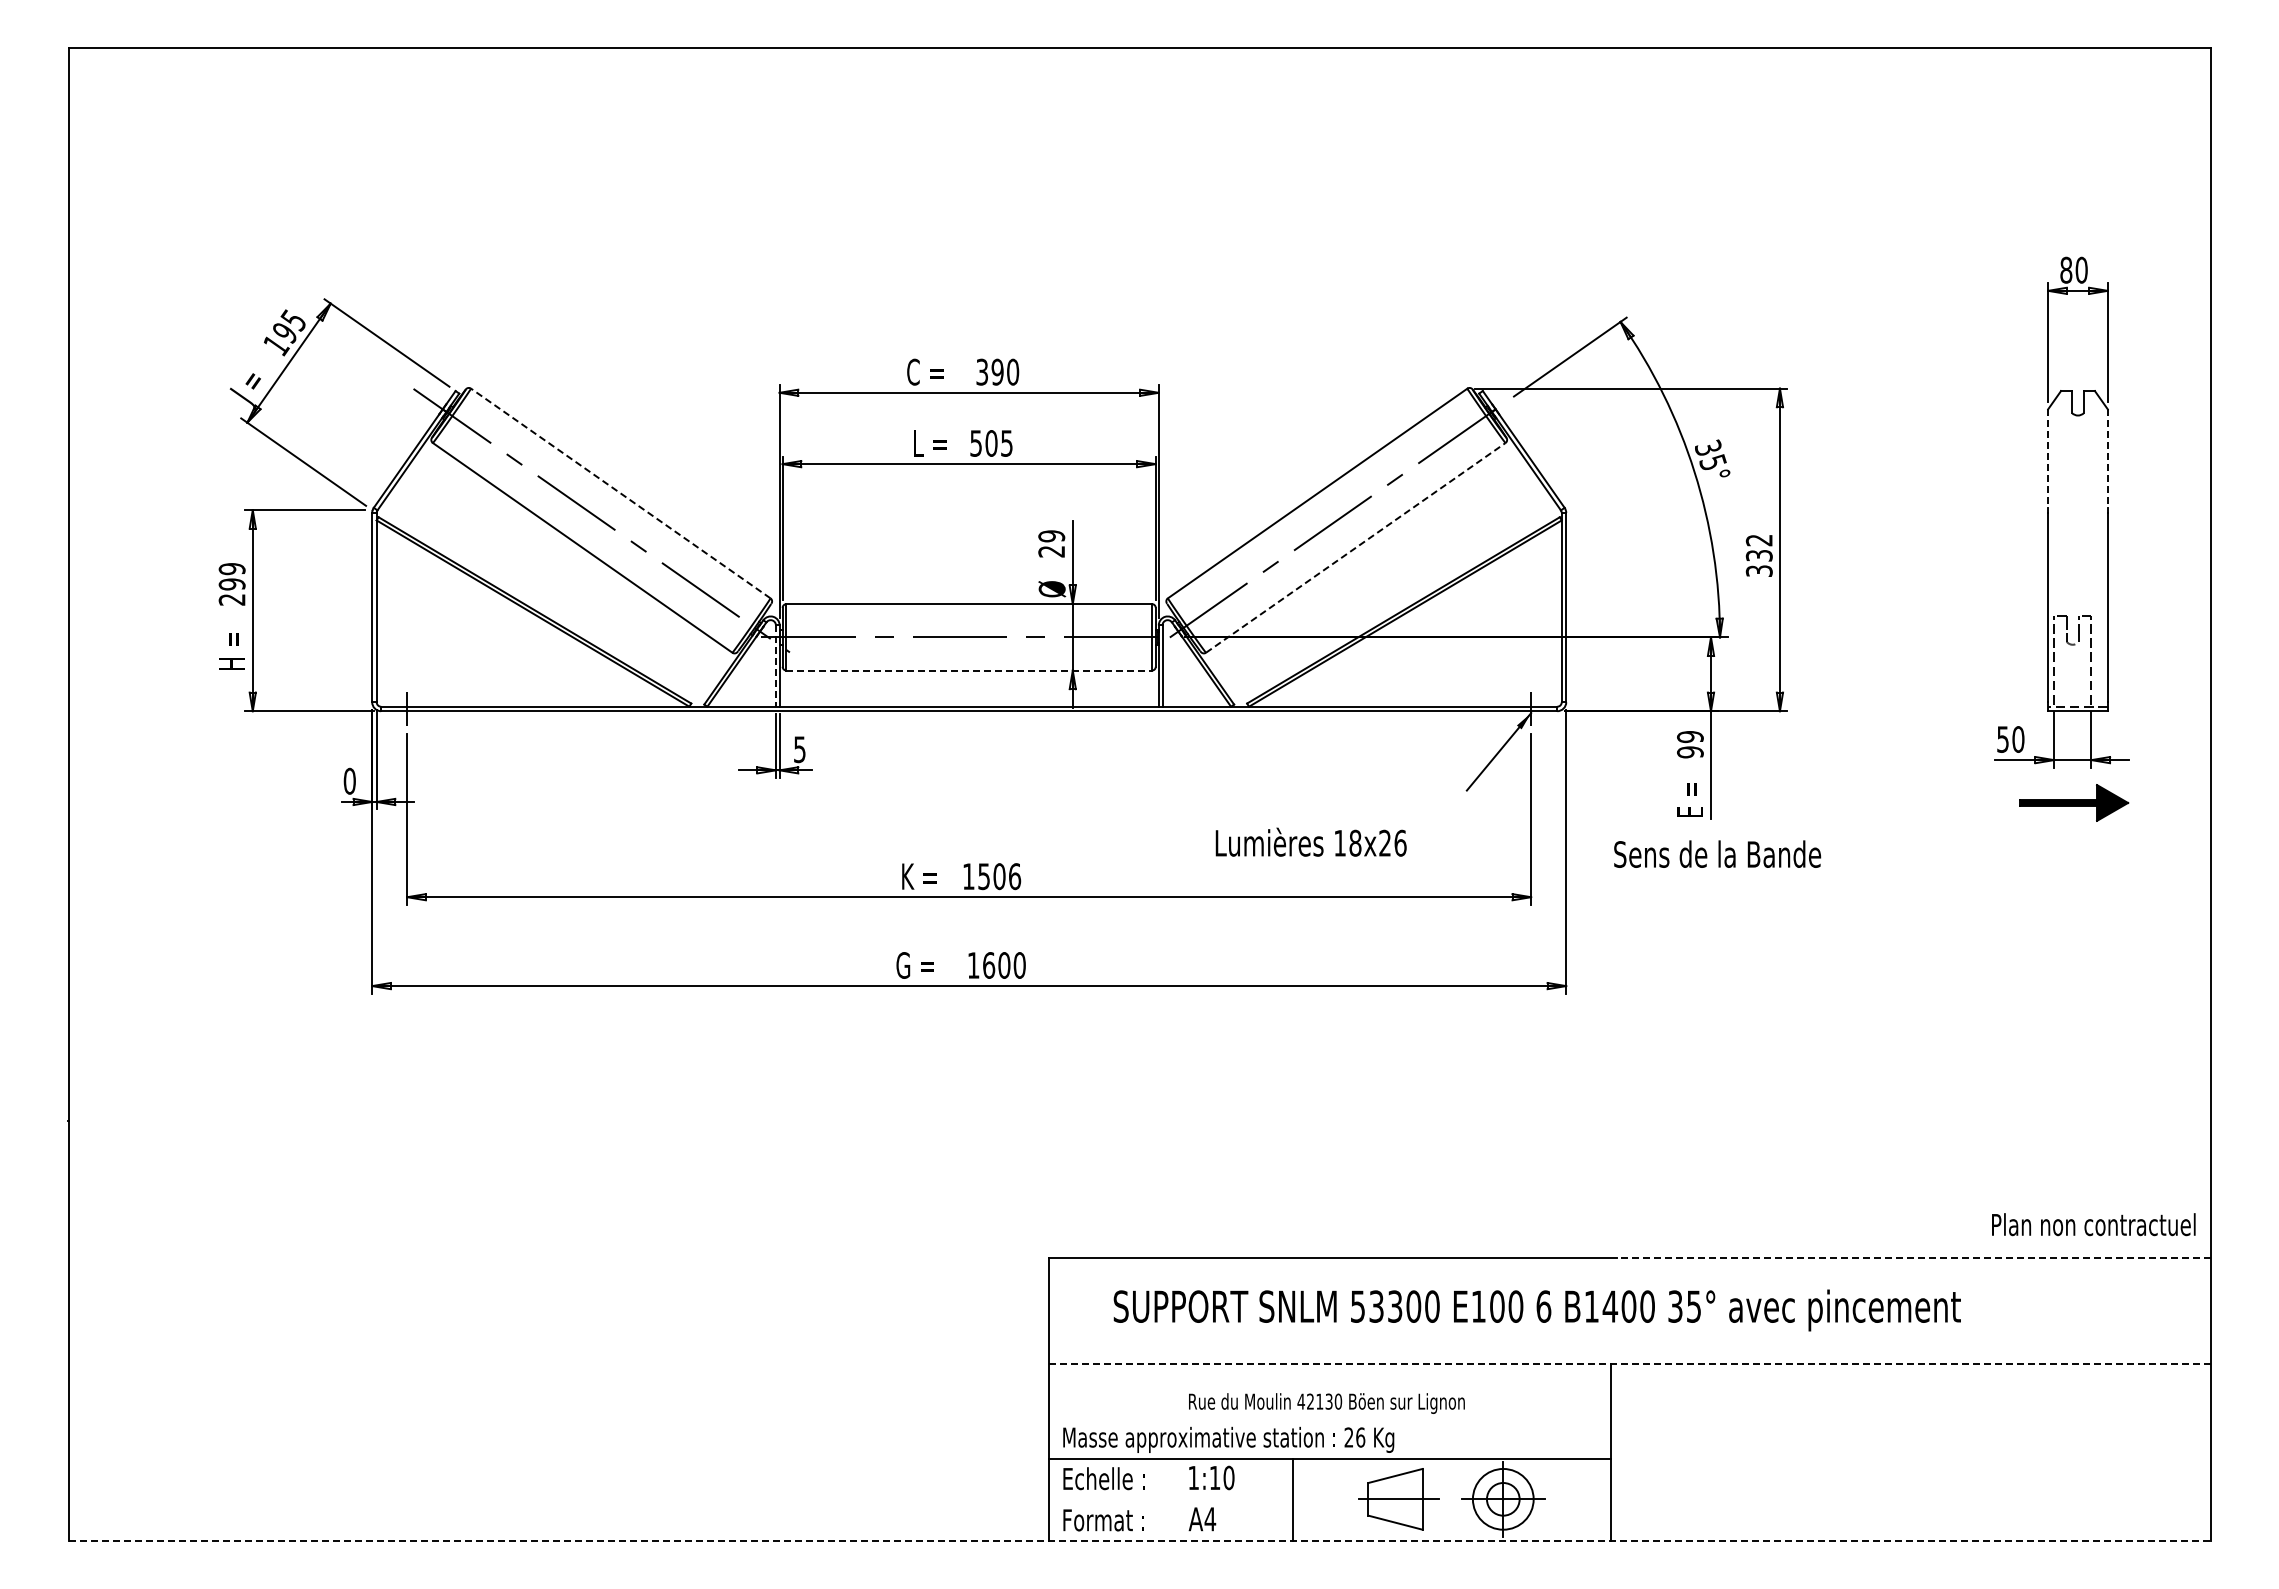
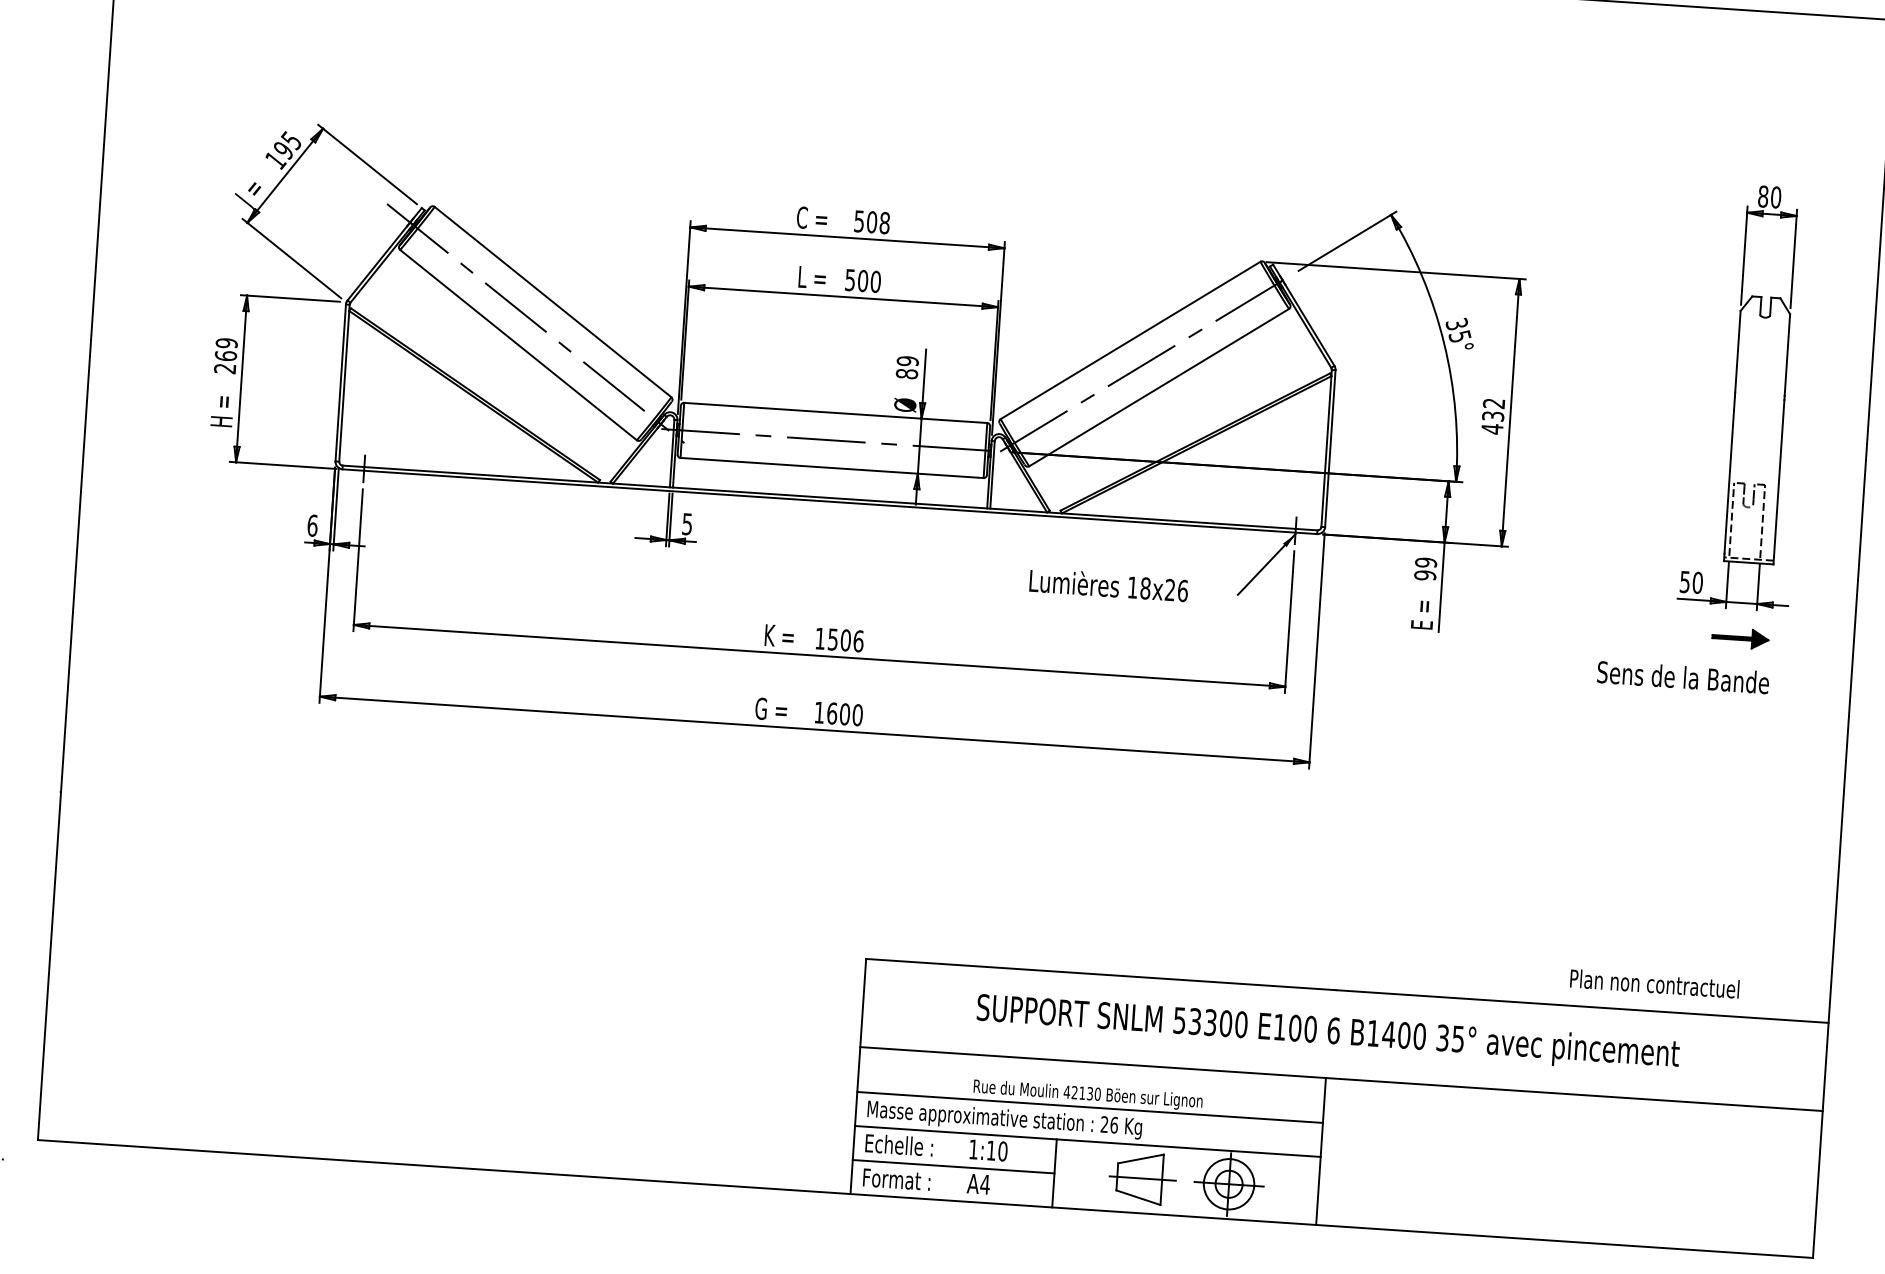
text: (998, 371) -> (872, 221), 390 -> 508
text: (1006, 443) -> (875, 281), 505 -> 500
line: (2048, 459) -> (1738, 352), dashed -> solid
line: (2107, 459) -> (1787, 355), dashed -> solid
line: (620, 493) -> (552, 302), dashed -> solid
line: (1355, 547) -> (1158, 387), dashed -> solid
text: (1051, 551) -> (906, 373), 29 -> 89
text: (1758, 570) -> (1491, 428), 332 -> 432
text: (231, 584) -> (225, 356), 299 -> 269
line: (775, 666) -> (671, 453), dashed -> solid
line: (969, 670) -> (832, 467), dashed -> solid
text: (349, 780) -> (312, 525), 0 -> 6
part: (2073, 802) -> (1740, 638), size x0.62
text: (1310, 841) -> (1108, 584), moved
text: (1717, 853) -> (1683, 676), moved
text: (2093, 1224) -> (1654, 983), moved
line: (1913, 1257) -> (1582, 1006), dashed -> solid
text: (1536, 1310) -> (1327, 1033), moved
line: (1629, 1363) -> (1341, 1078), dashed -> solid
line: (1330, 1418) -> (1090, 1107), added
line: (1170, 1500) -> (953, 1166), added
line: (1139, 1541) -> (925, 1199), dashed -> solid

